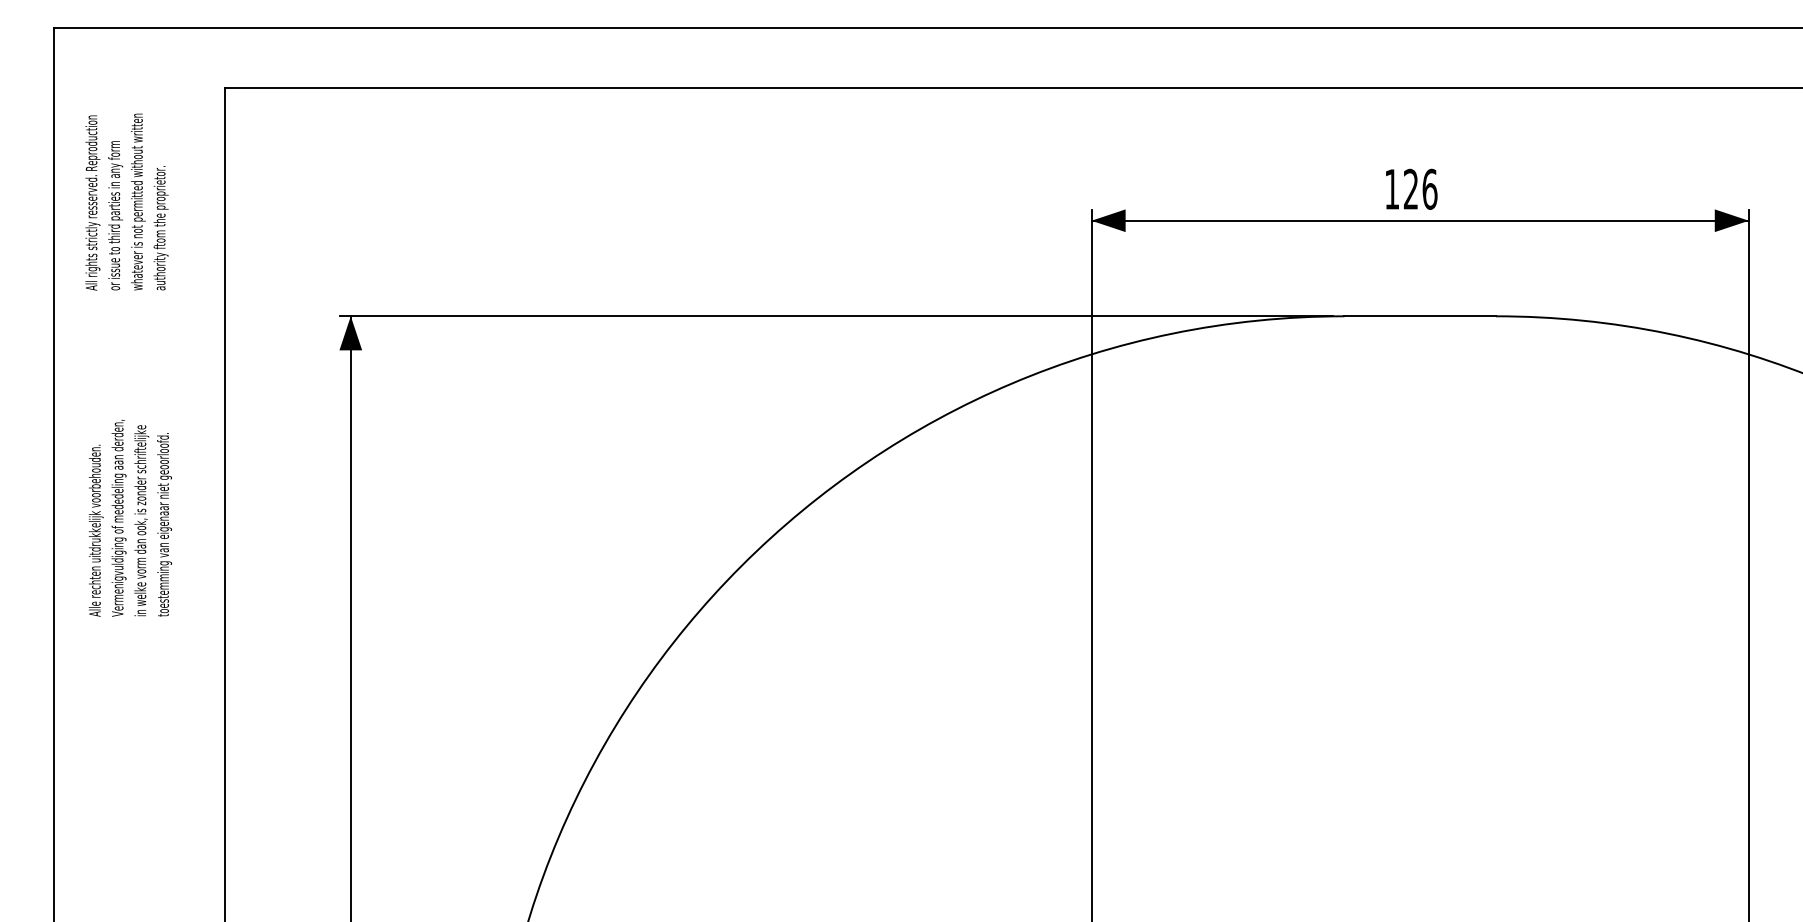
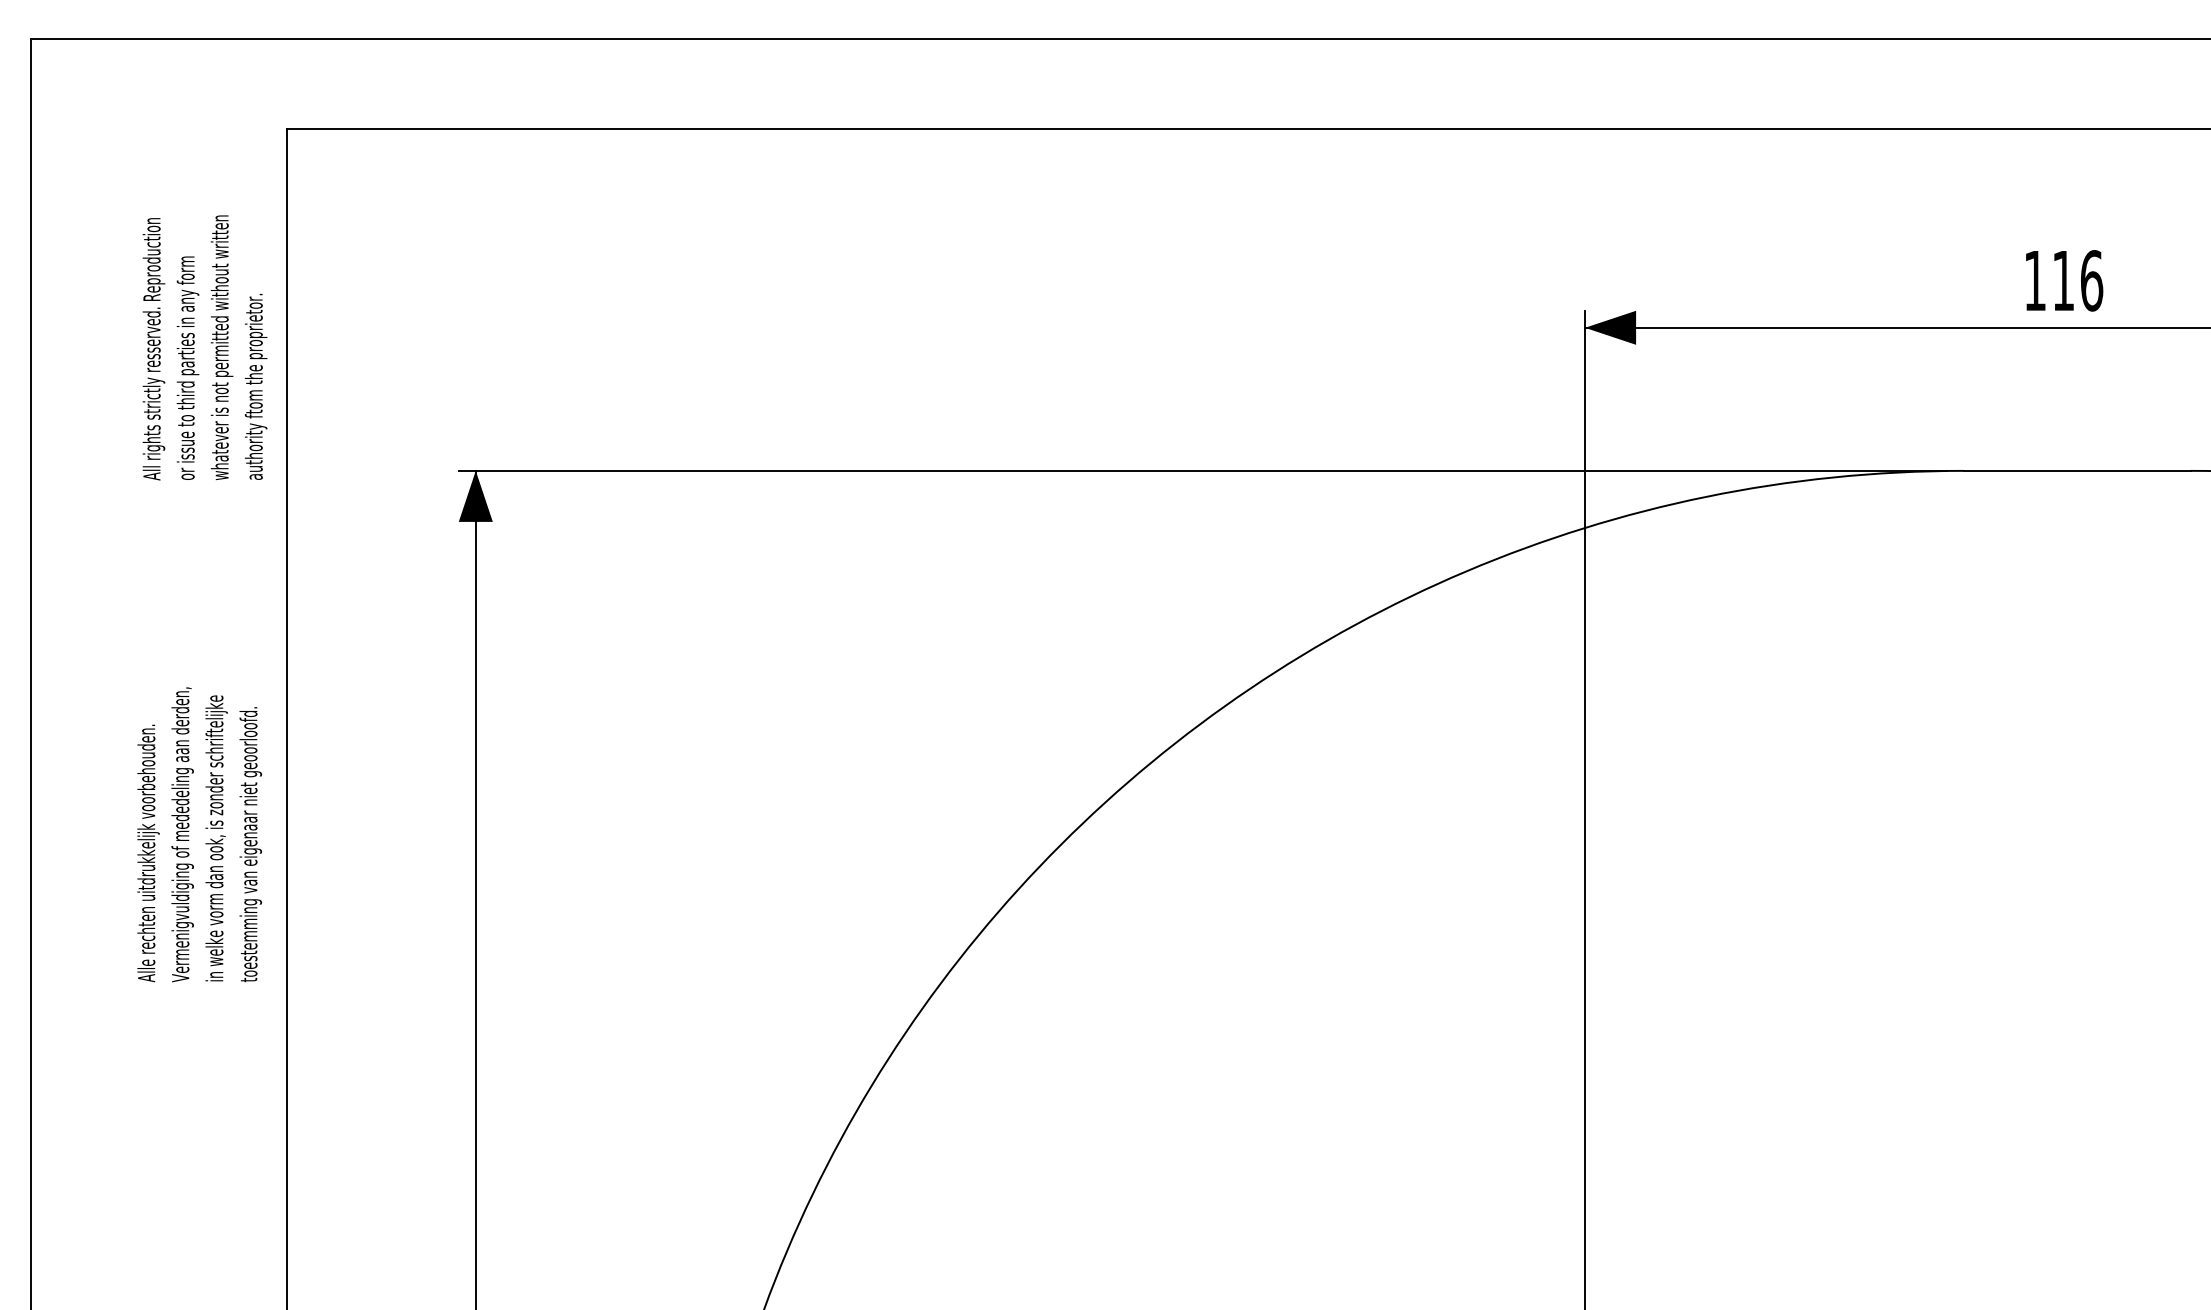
text: (1410, 188) -> (2062, 279), 126 -> 116
text: (126, 201) -> (204, 346), moved
text: (129, 517) -> (198, 833), moved

